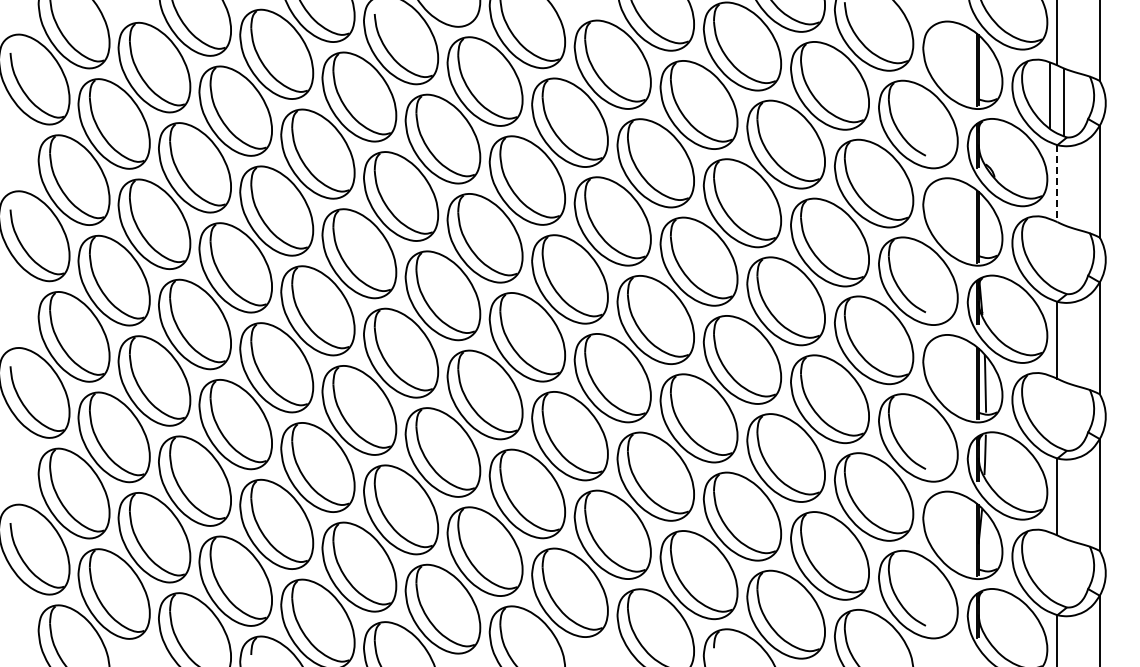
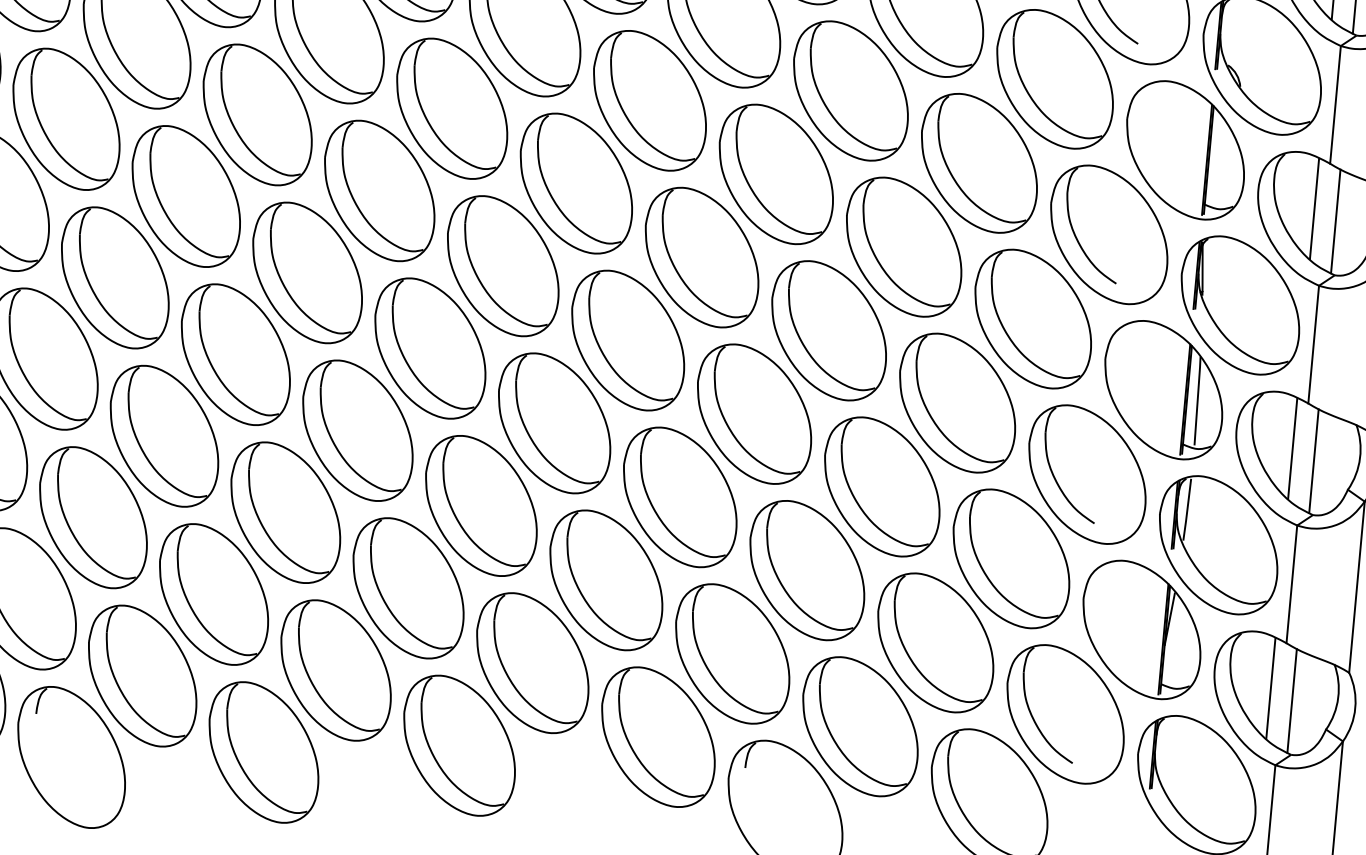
line: (1057, 184) -> (1335, 106), dashed -> solid
line: (1049, 251) -> (1313, 207), added
line: (1064, 259) -> (1335, 221), added
line: (1049, 408) -> (1292, 447), added
line: (1064, 415) -> (1314, 460), added
line: (1049, 565) -> (1270, 688), added
line: (1064, 572) -> (1292, 700), added

